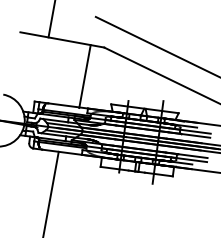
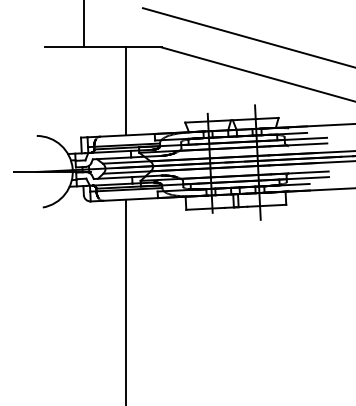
line: (84, 76) -> (125, 91), moved

